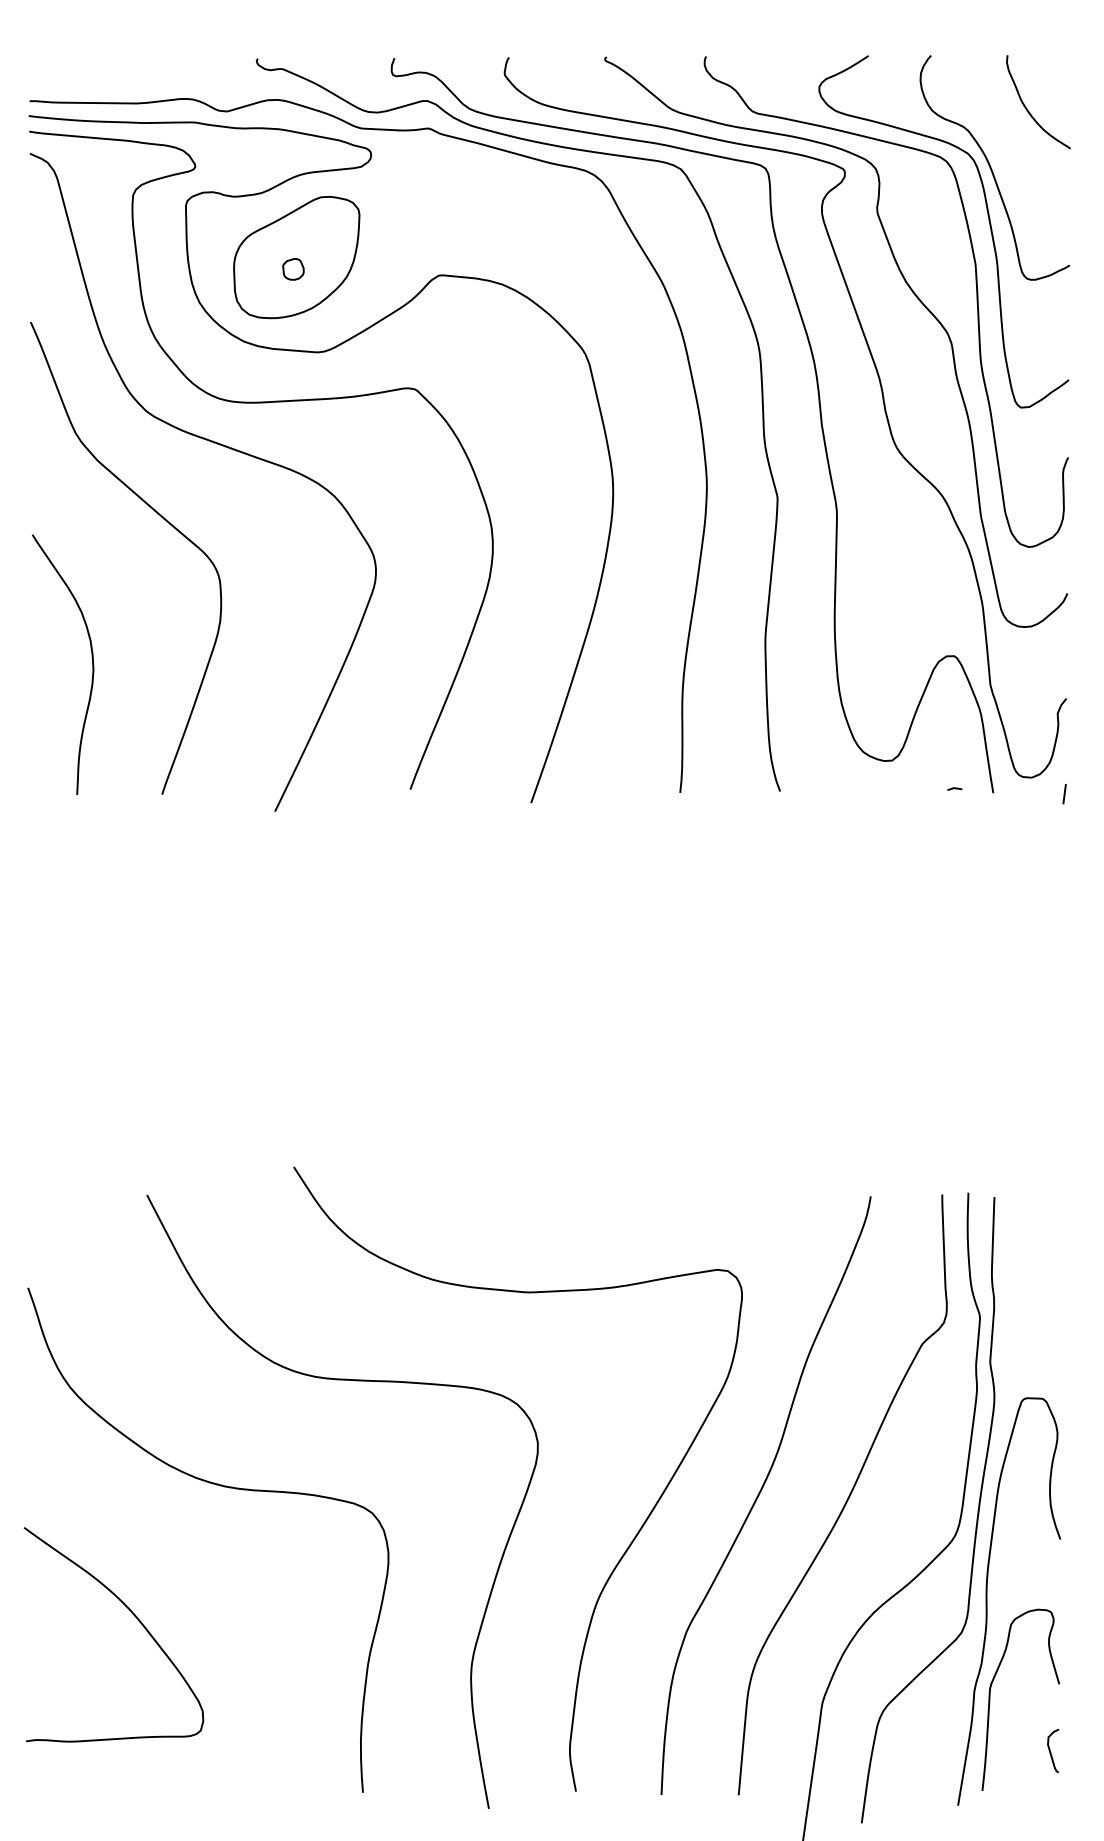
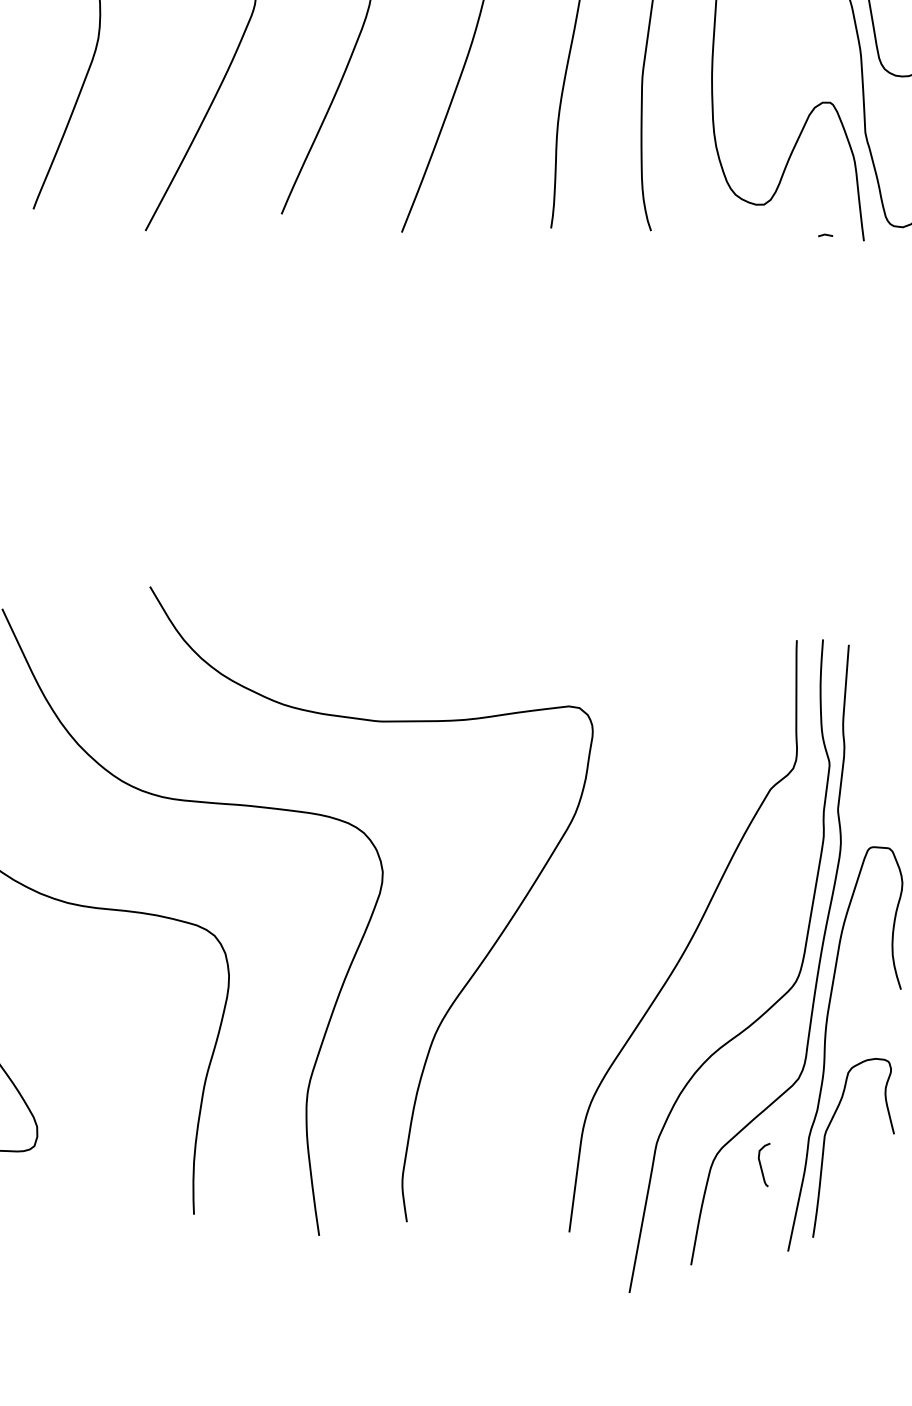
curve: (760, 1493) -> (603, 931), removed
curve: (1051, 1752) -> (761, 1166), moved

